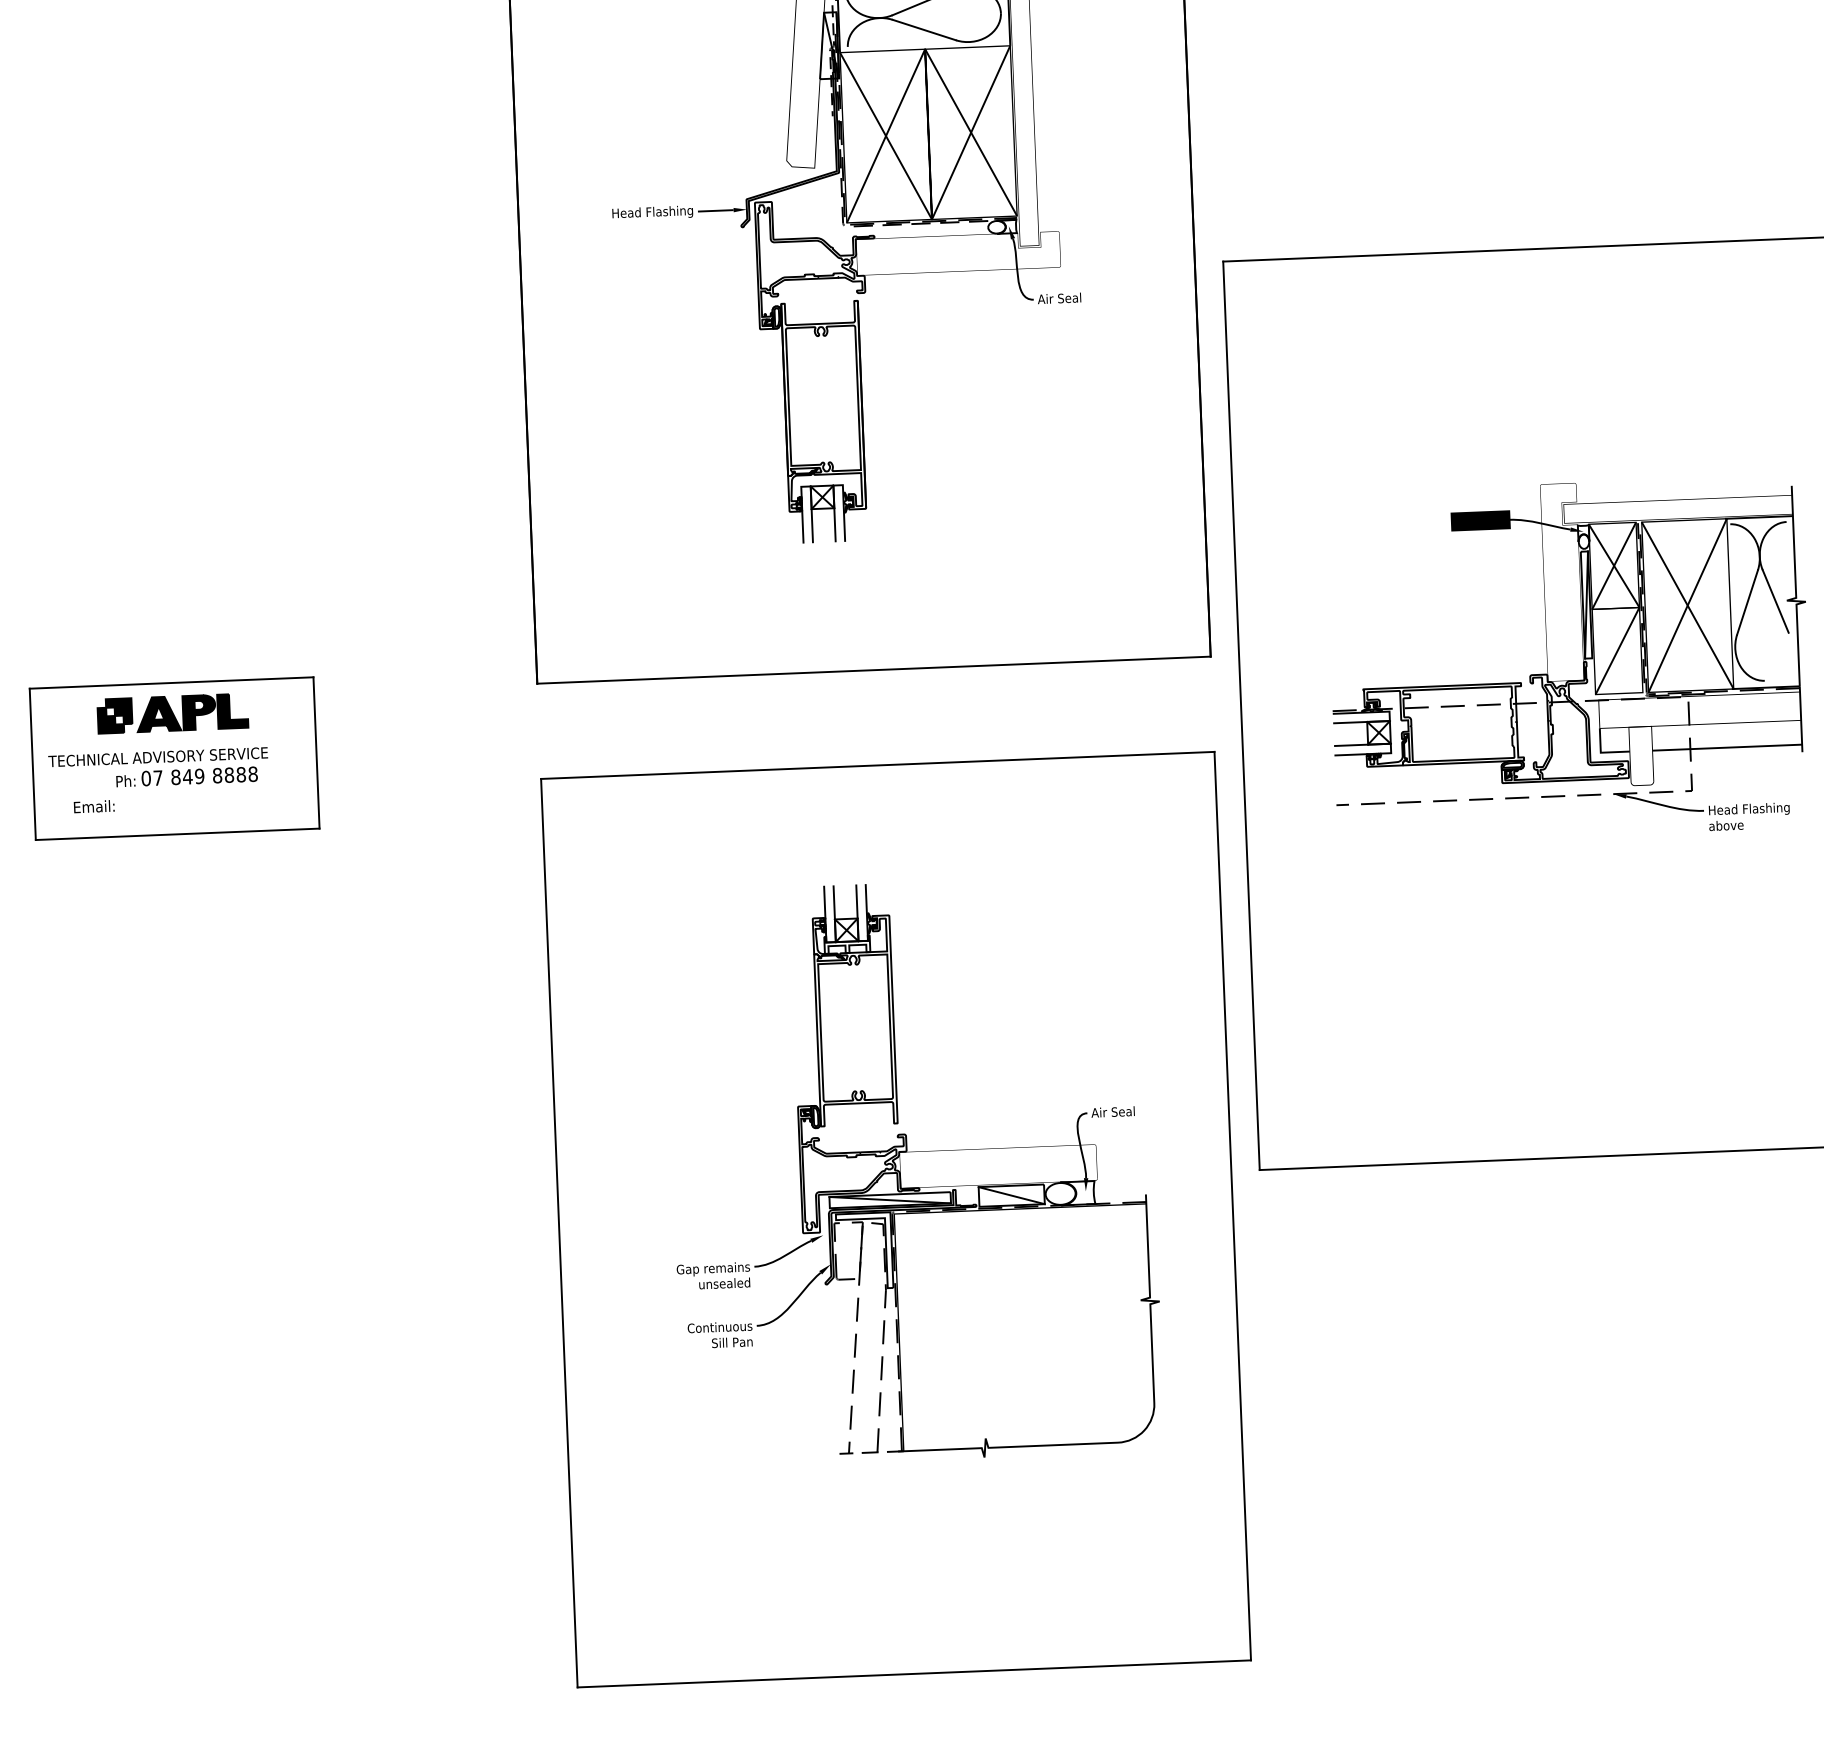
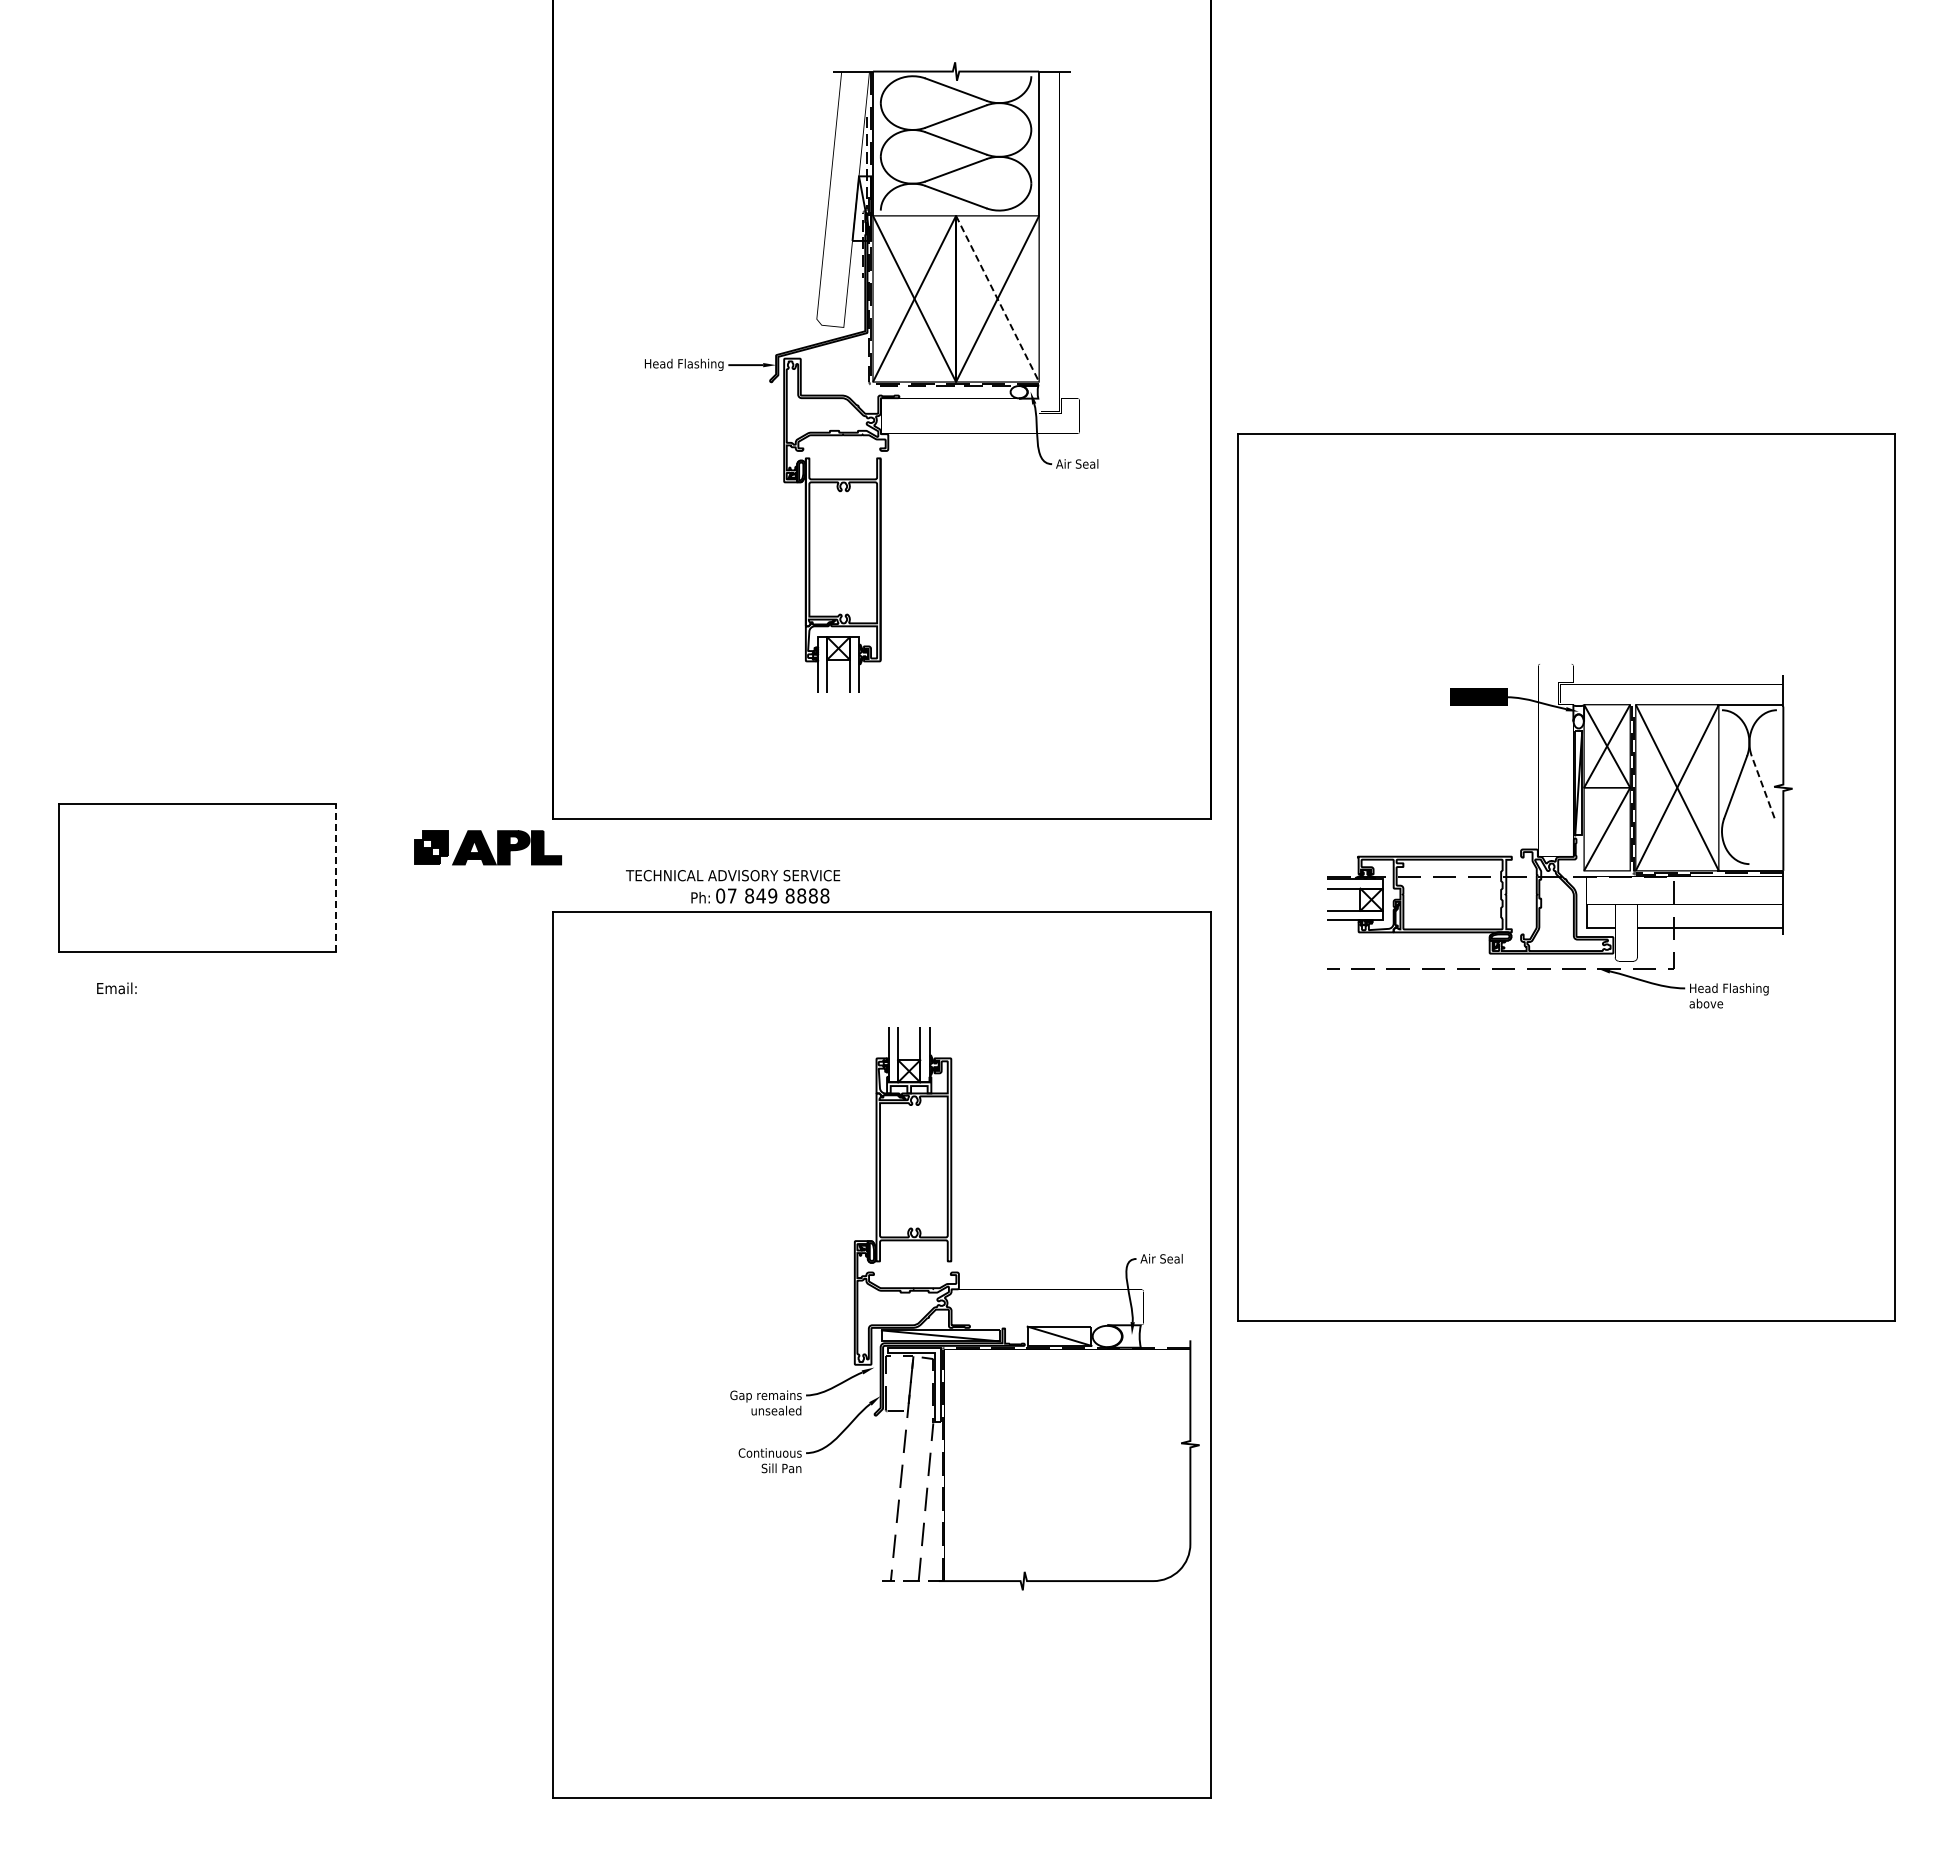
line: (970, 132) -> (997, 298), solid -> dashed
line: (1775, 600) -> (1763, 786), solid -> dashed
part: (172, 713) -> (487, 847), moved
line: (316, 752) -> (335, 877), solid -> dashed
text: (159, 768) -> (733, 886), moved
text: (93, 806) -> (116, 988), moved
part: (913, 1171) -> (964, 1308), moved

